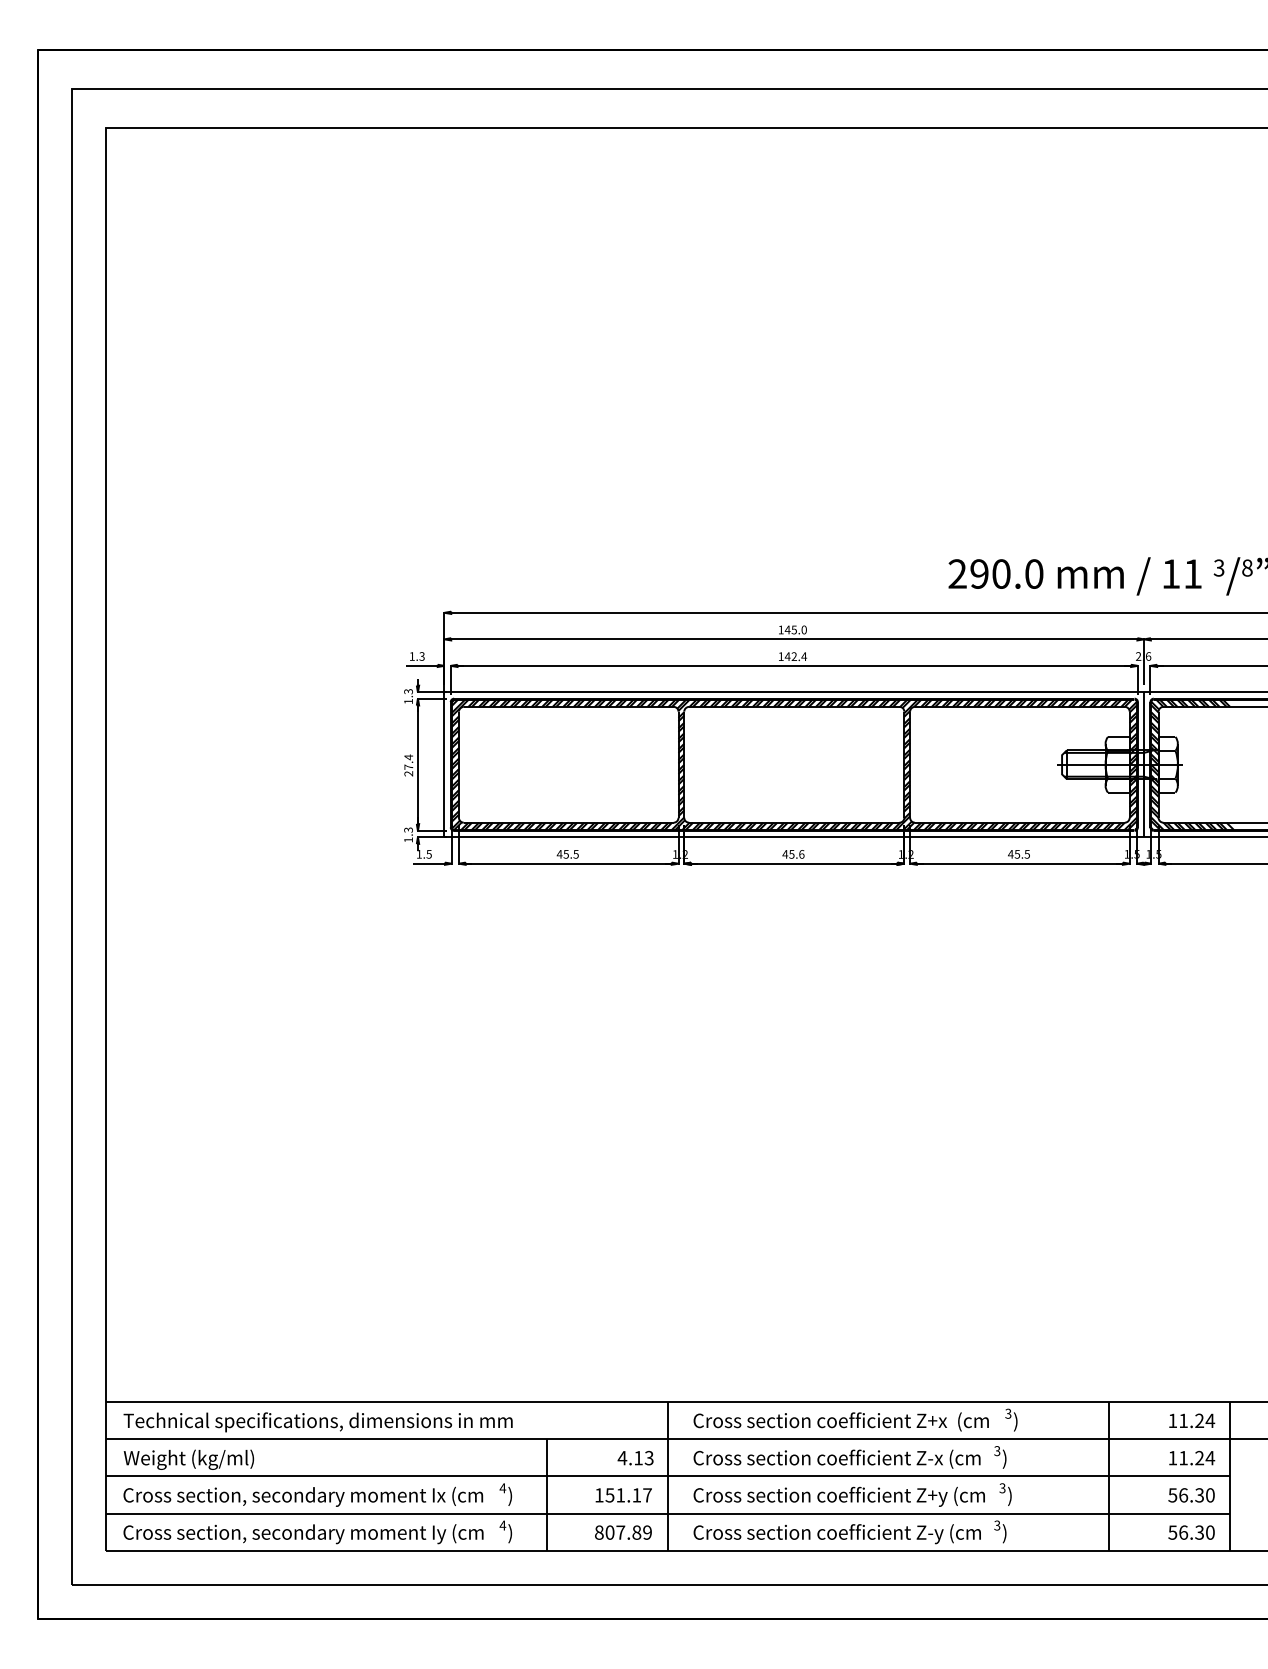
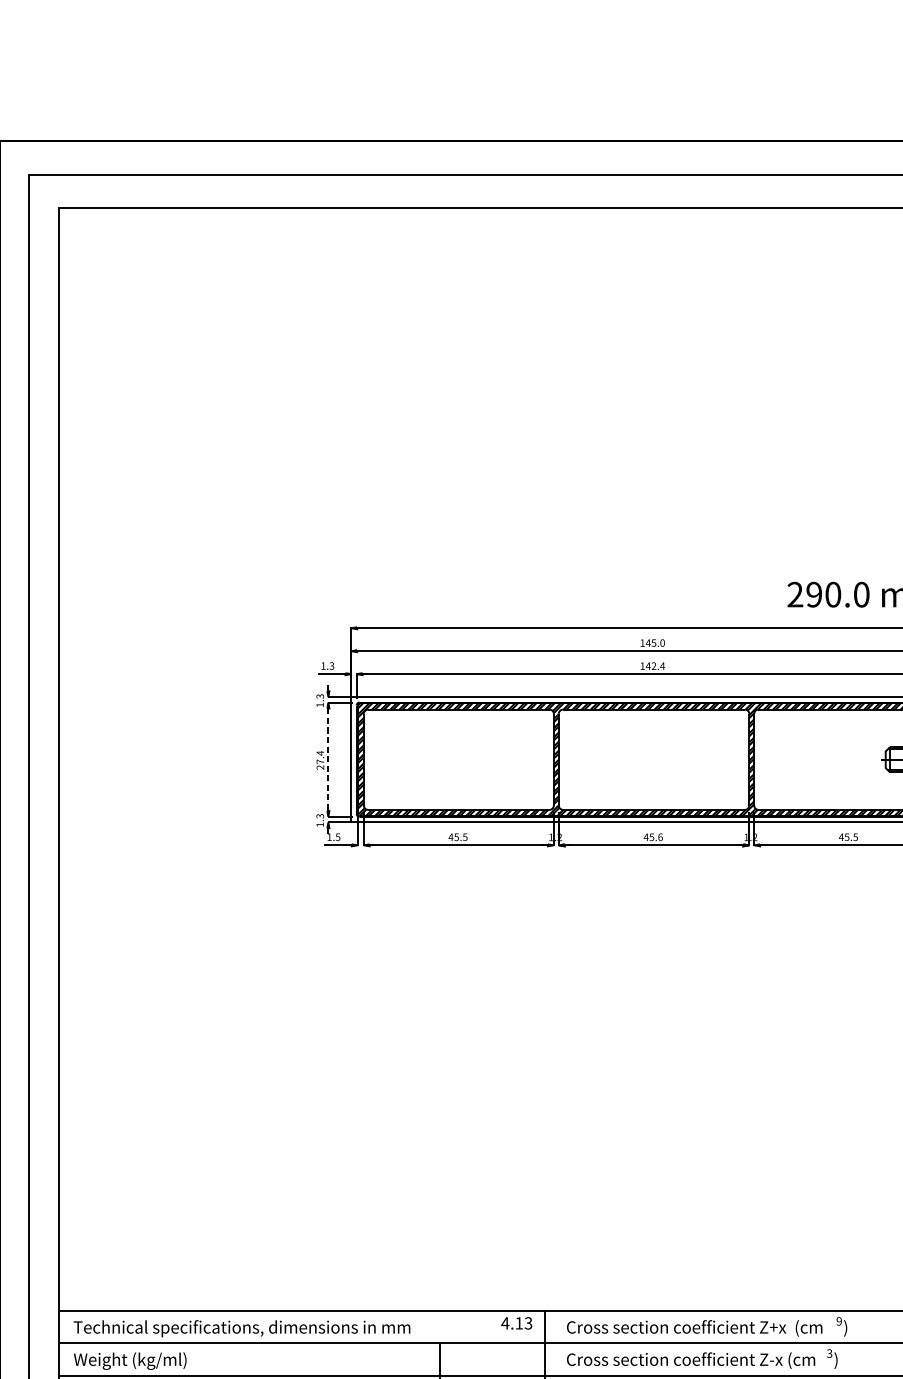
line: (417, 765) -> (327, 760), solid -> dashed
text: (1008, 1413) -> (839, 1321), 3 -> 9
text: (635, 1457) -> (516, 1322), moved

